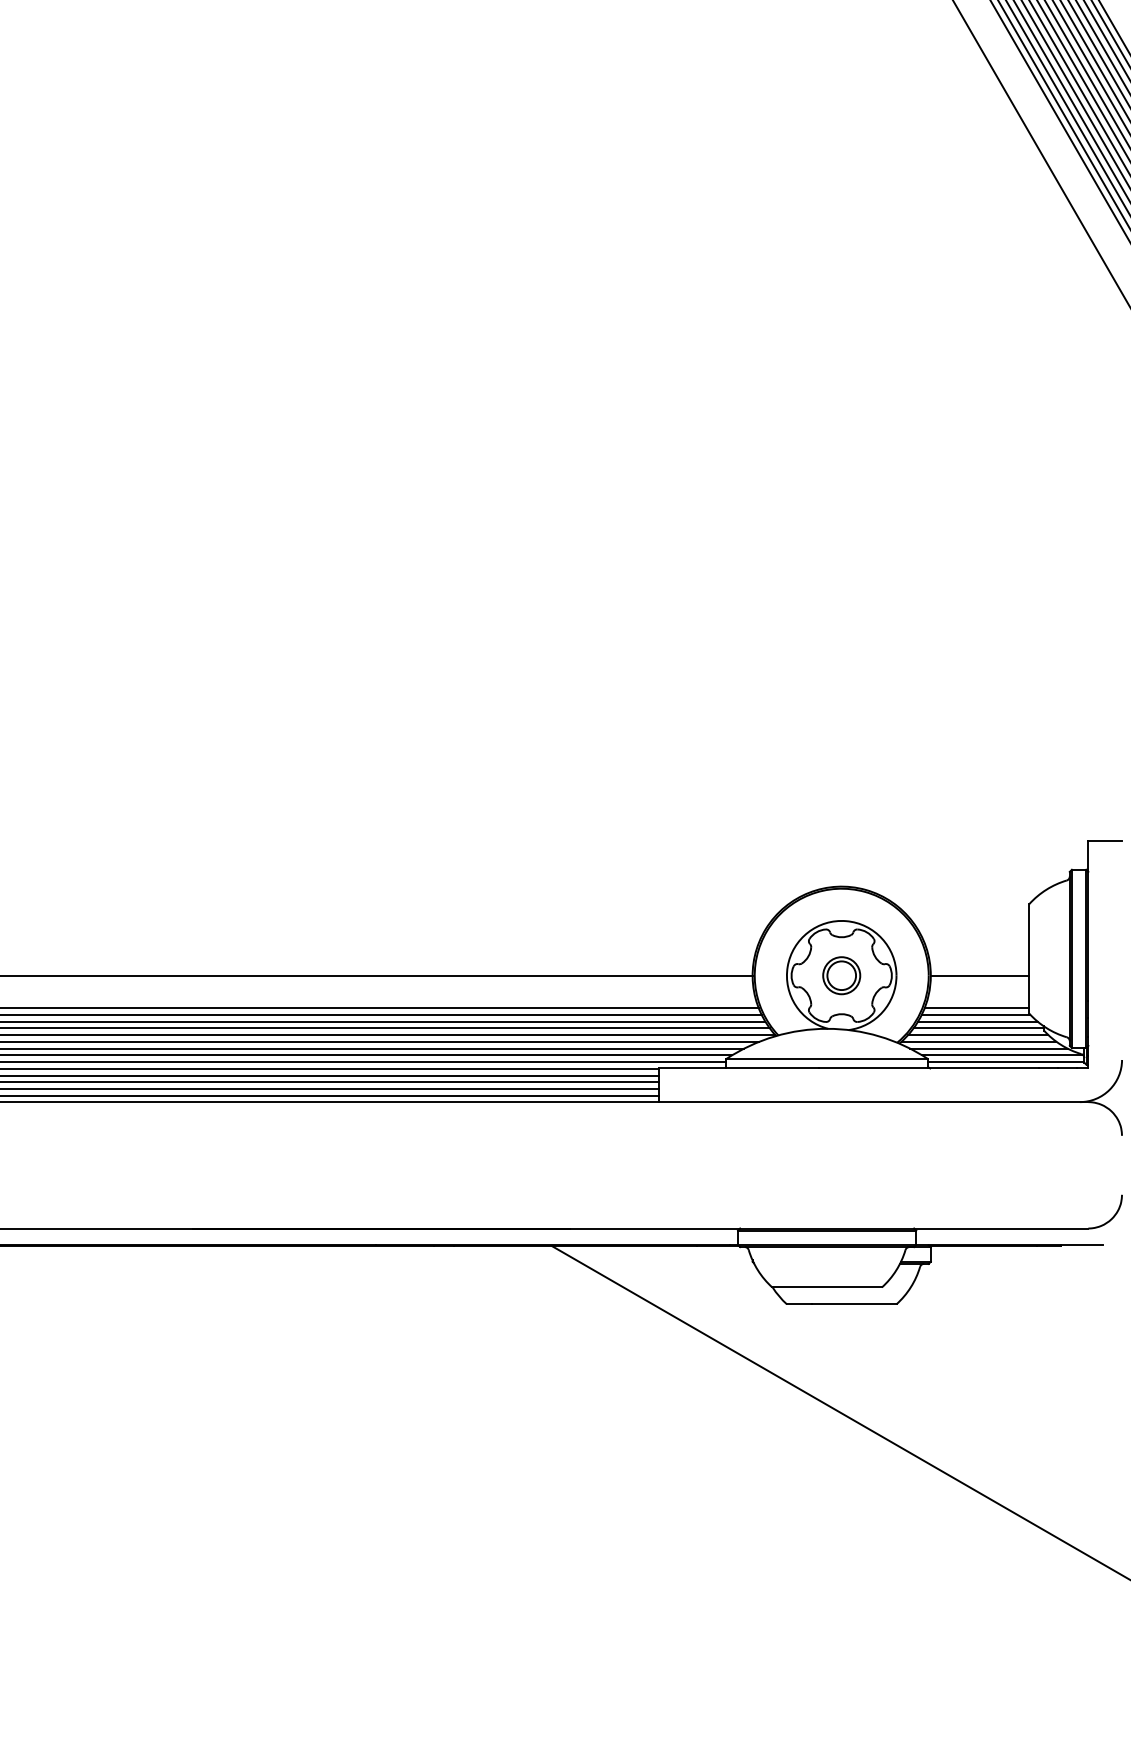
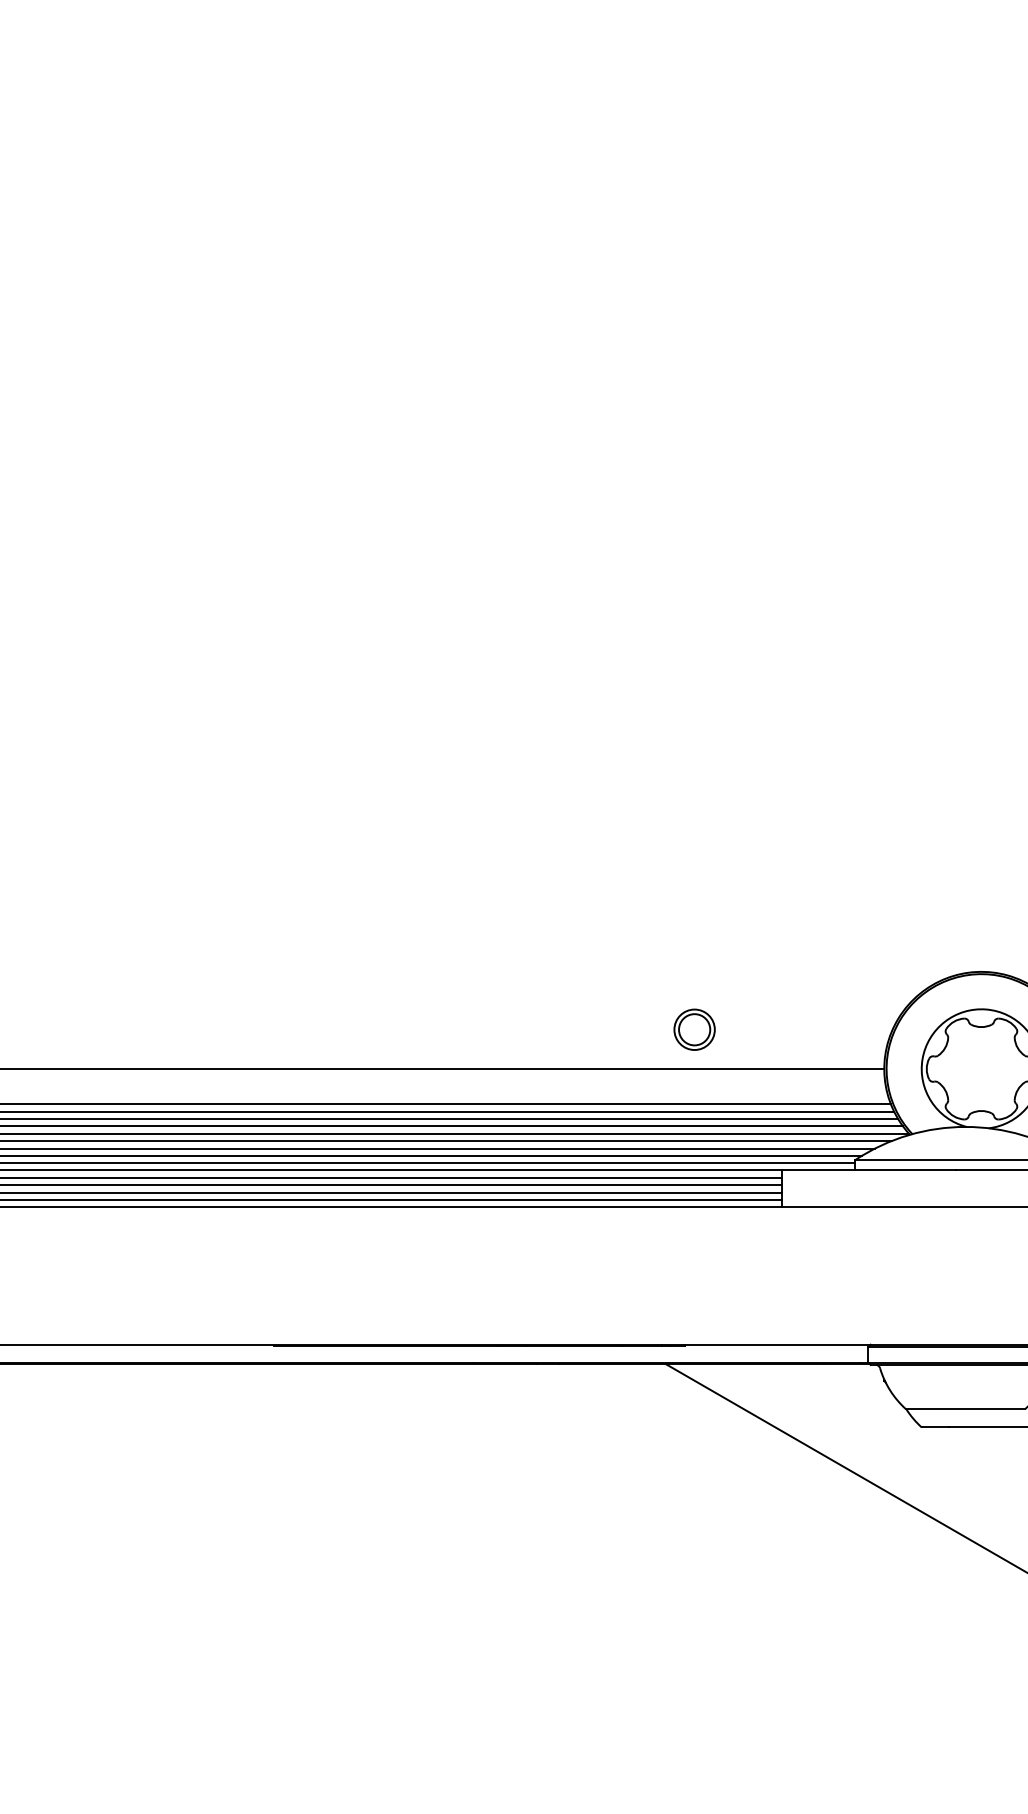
part: (841, 975) -> (694, 1029), moved

